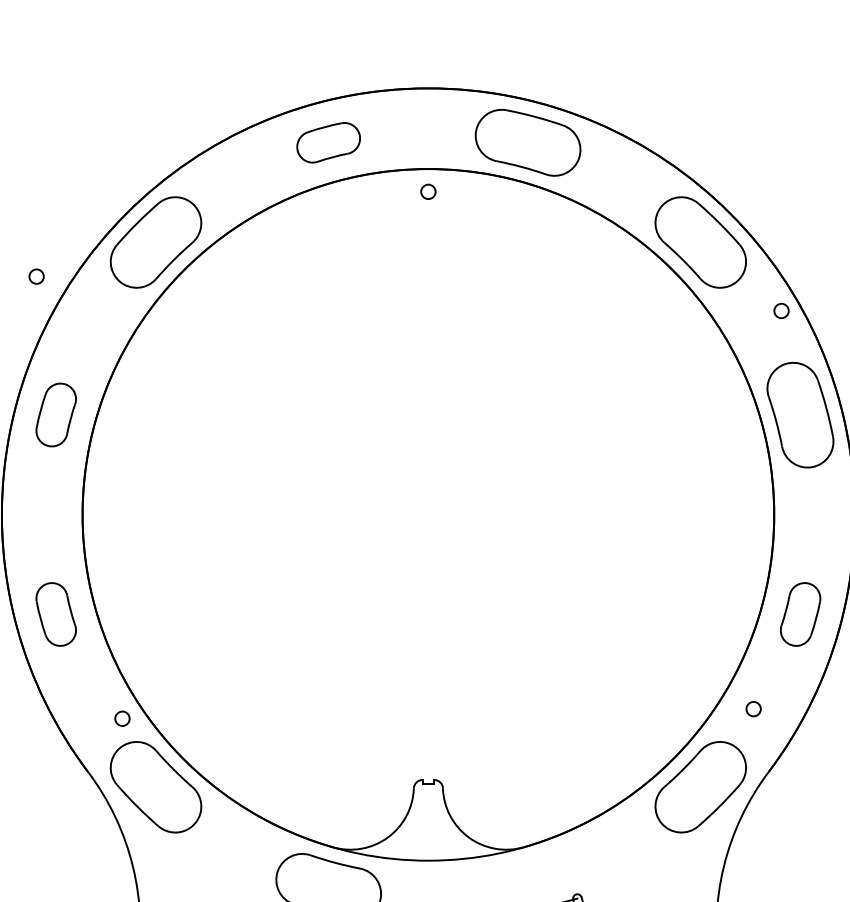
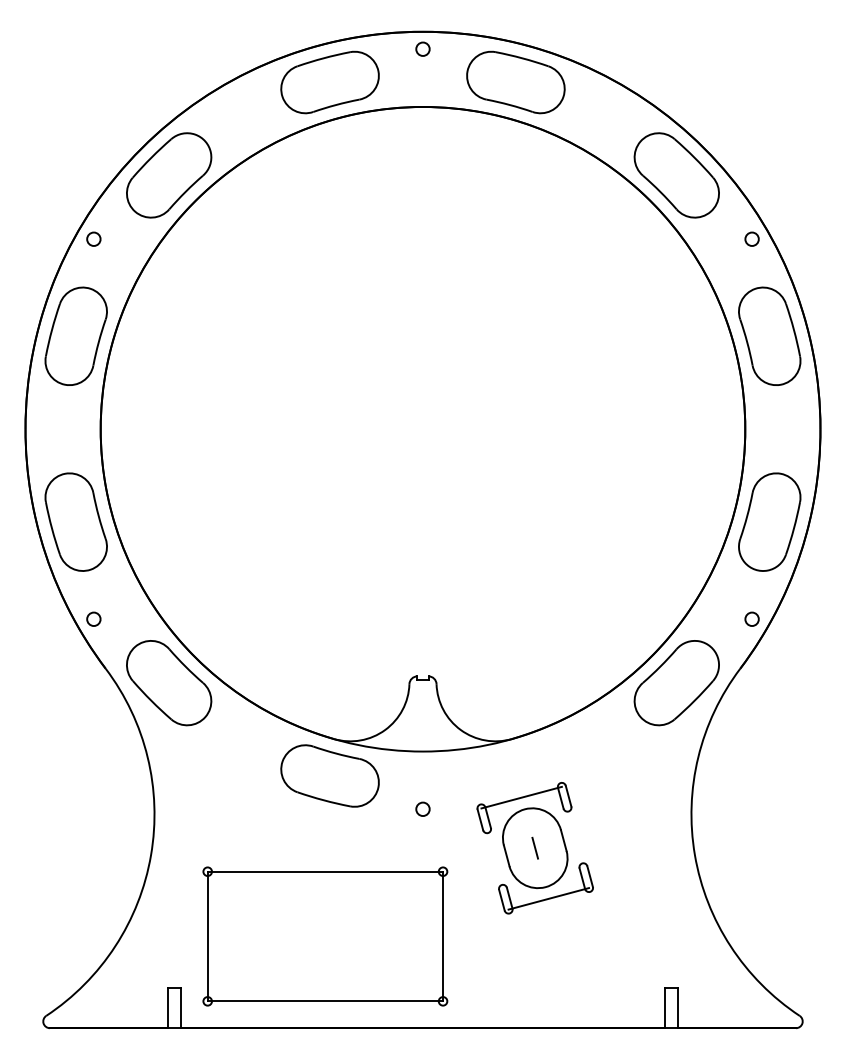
part: (328, 142) -> (329, 82), size x1.67
circle: (427, 191) -> (422, 48), moved
circle: (36, 275) -> (93, 238), moved
part: (55, 414) -> (75, 335), size x1.67
part: (55, 613) -> (75, 521), size x1.67
part: (800, 613) -> (769, 521), size x1.67
circle: (752, 708) -> (751, 618), moved
circle: (122, 717) -> (93, 618), moved

